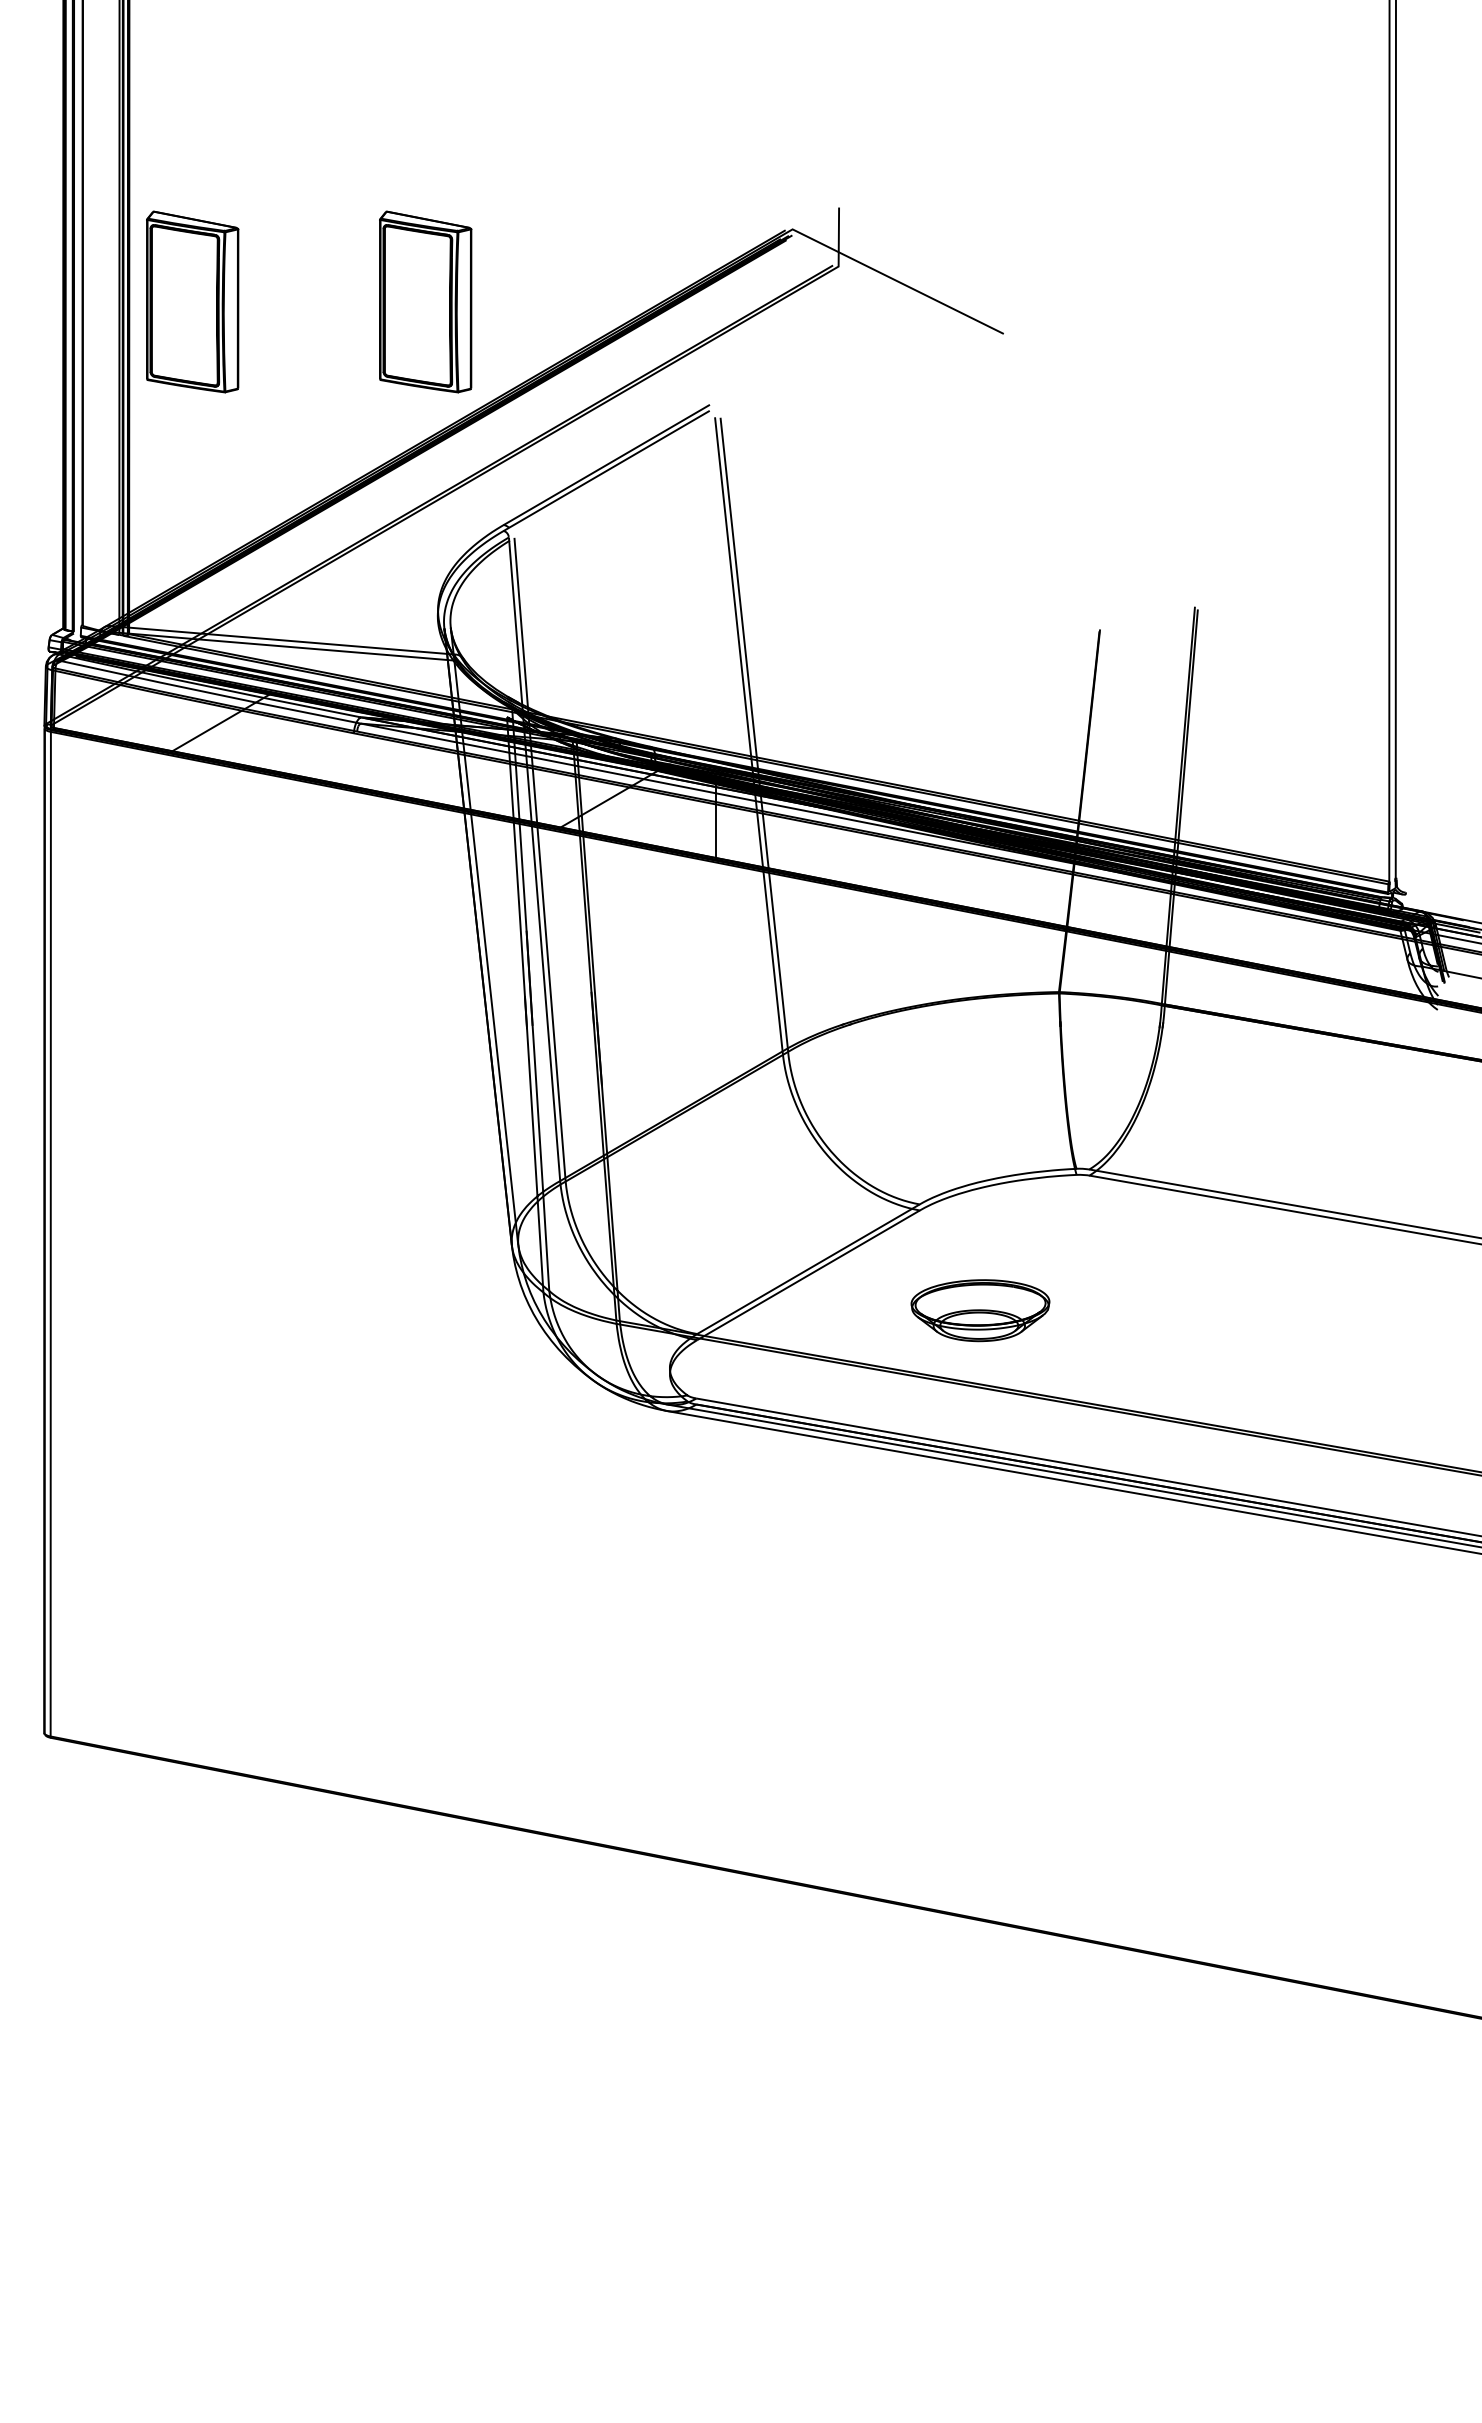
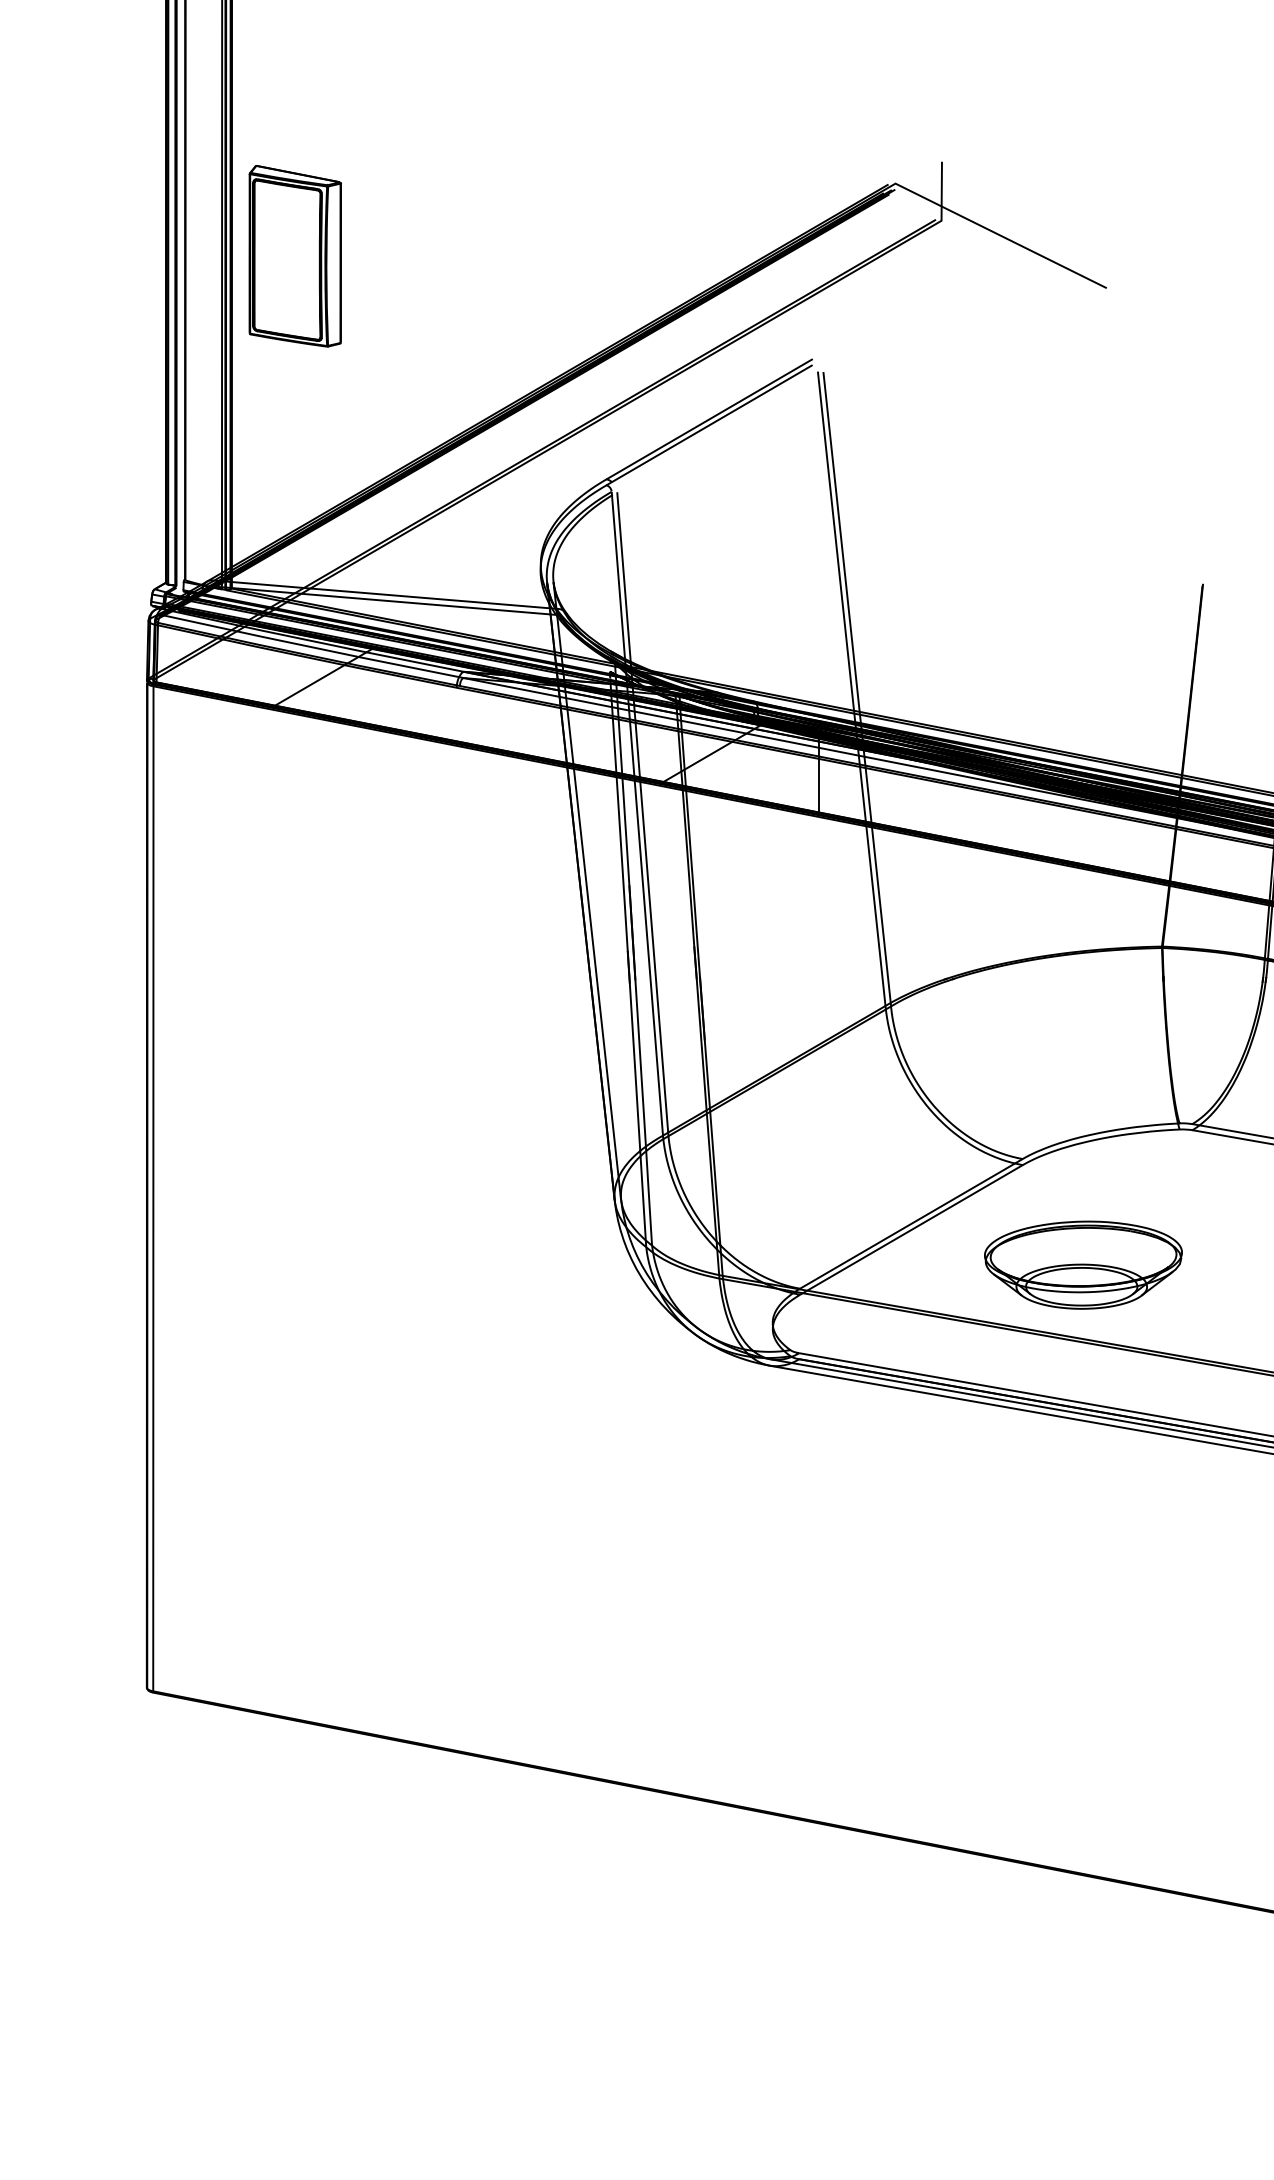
part: (425, 301) -> (528, 255), removed
part: (980, 1310) -> (1083, 1265), size x1.43

